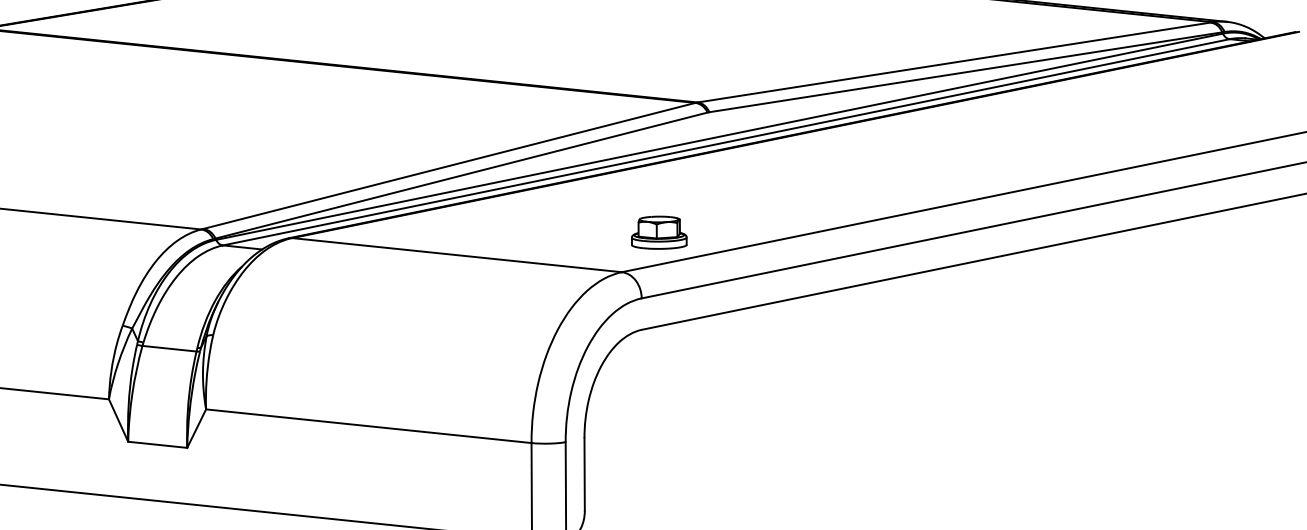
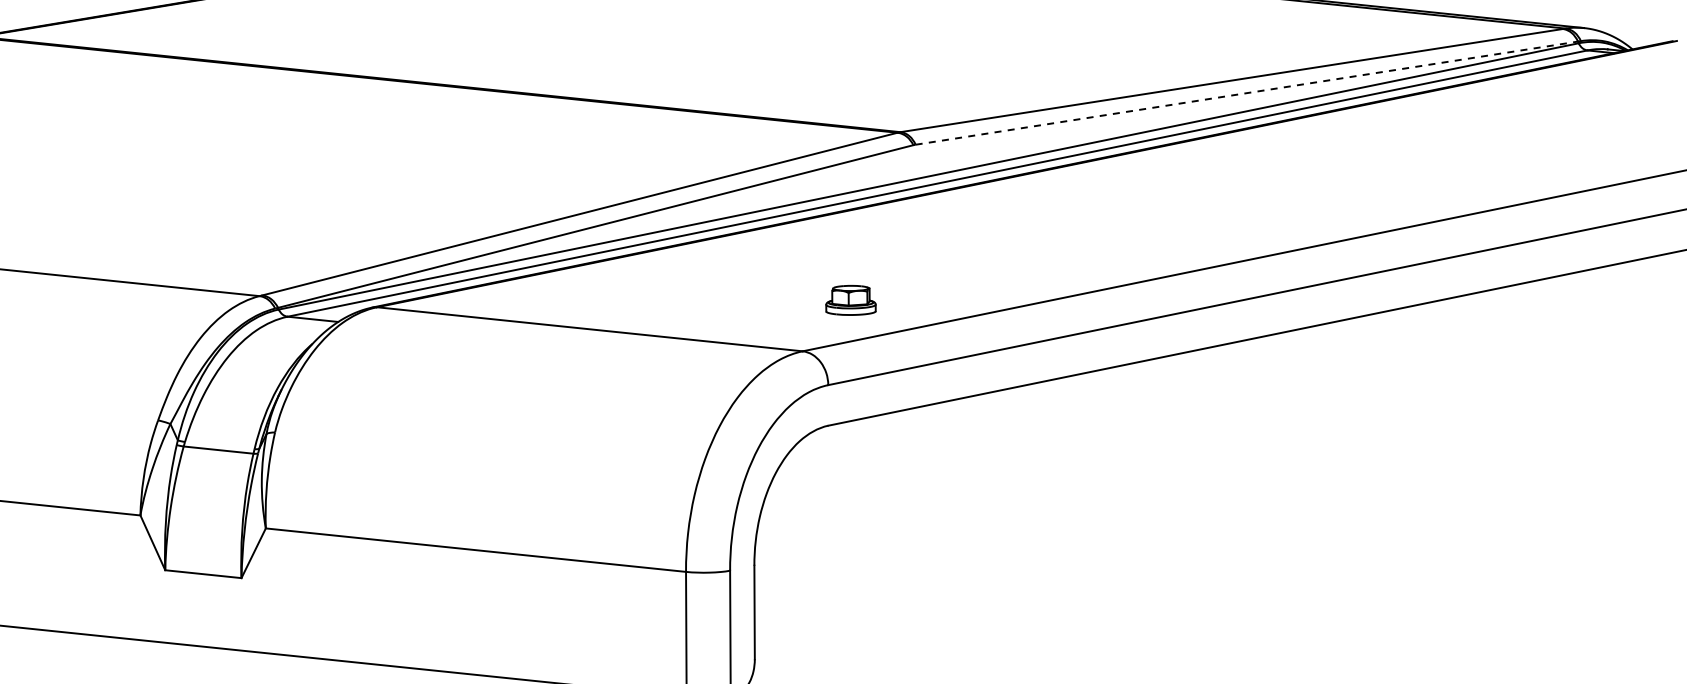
line: (966, 72) -> (1247, 93), solid -> dashed
part: (658, 232) -> (850, 300), size x0.7

